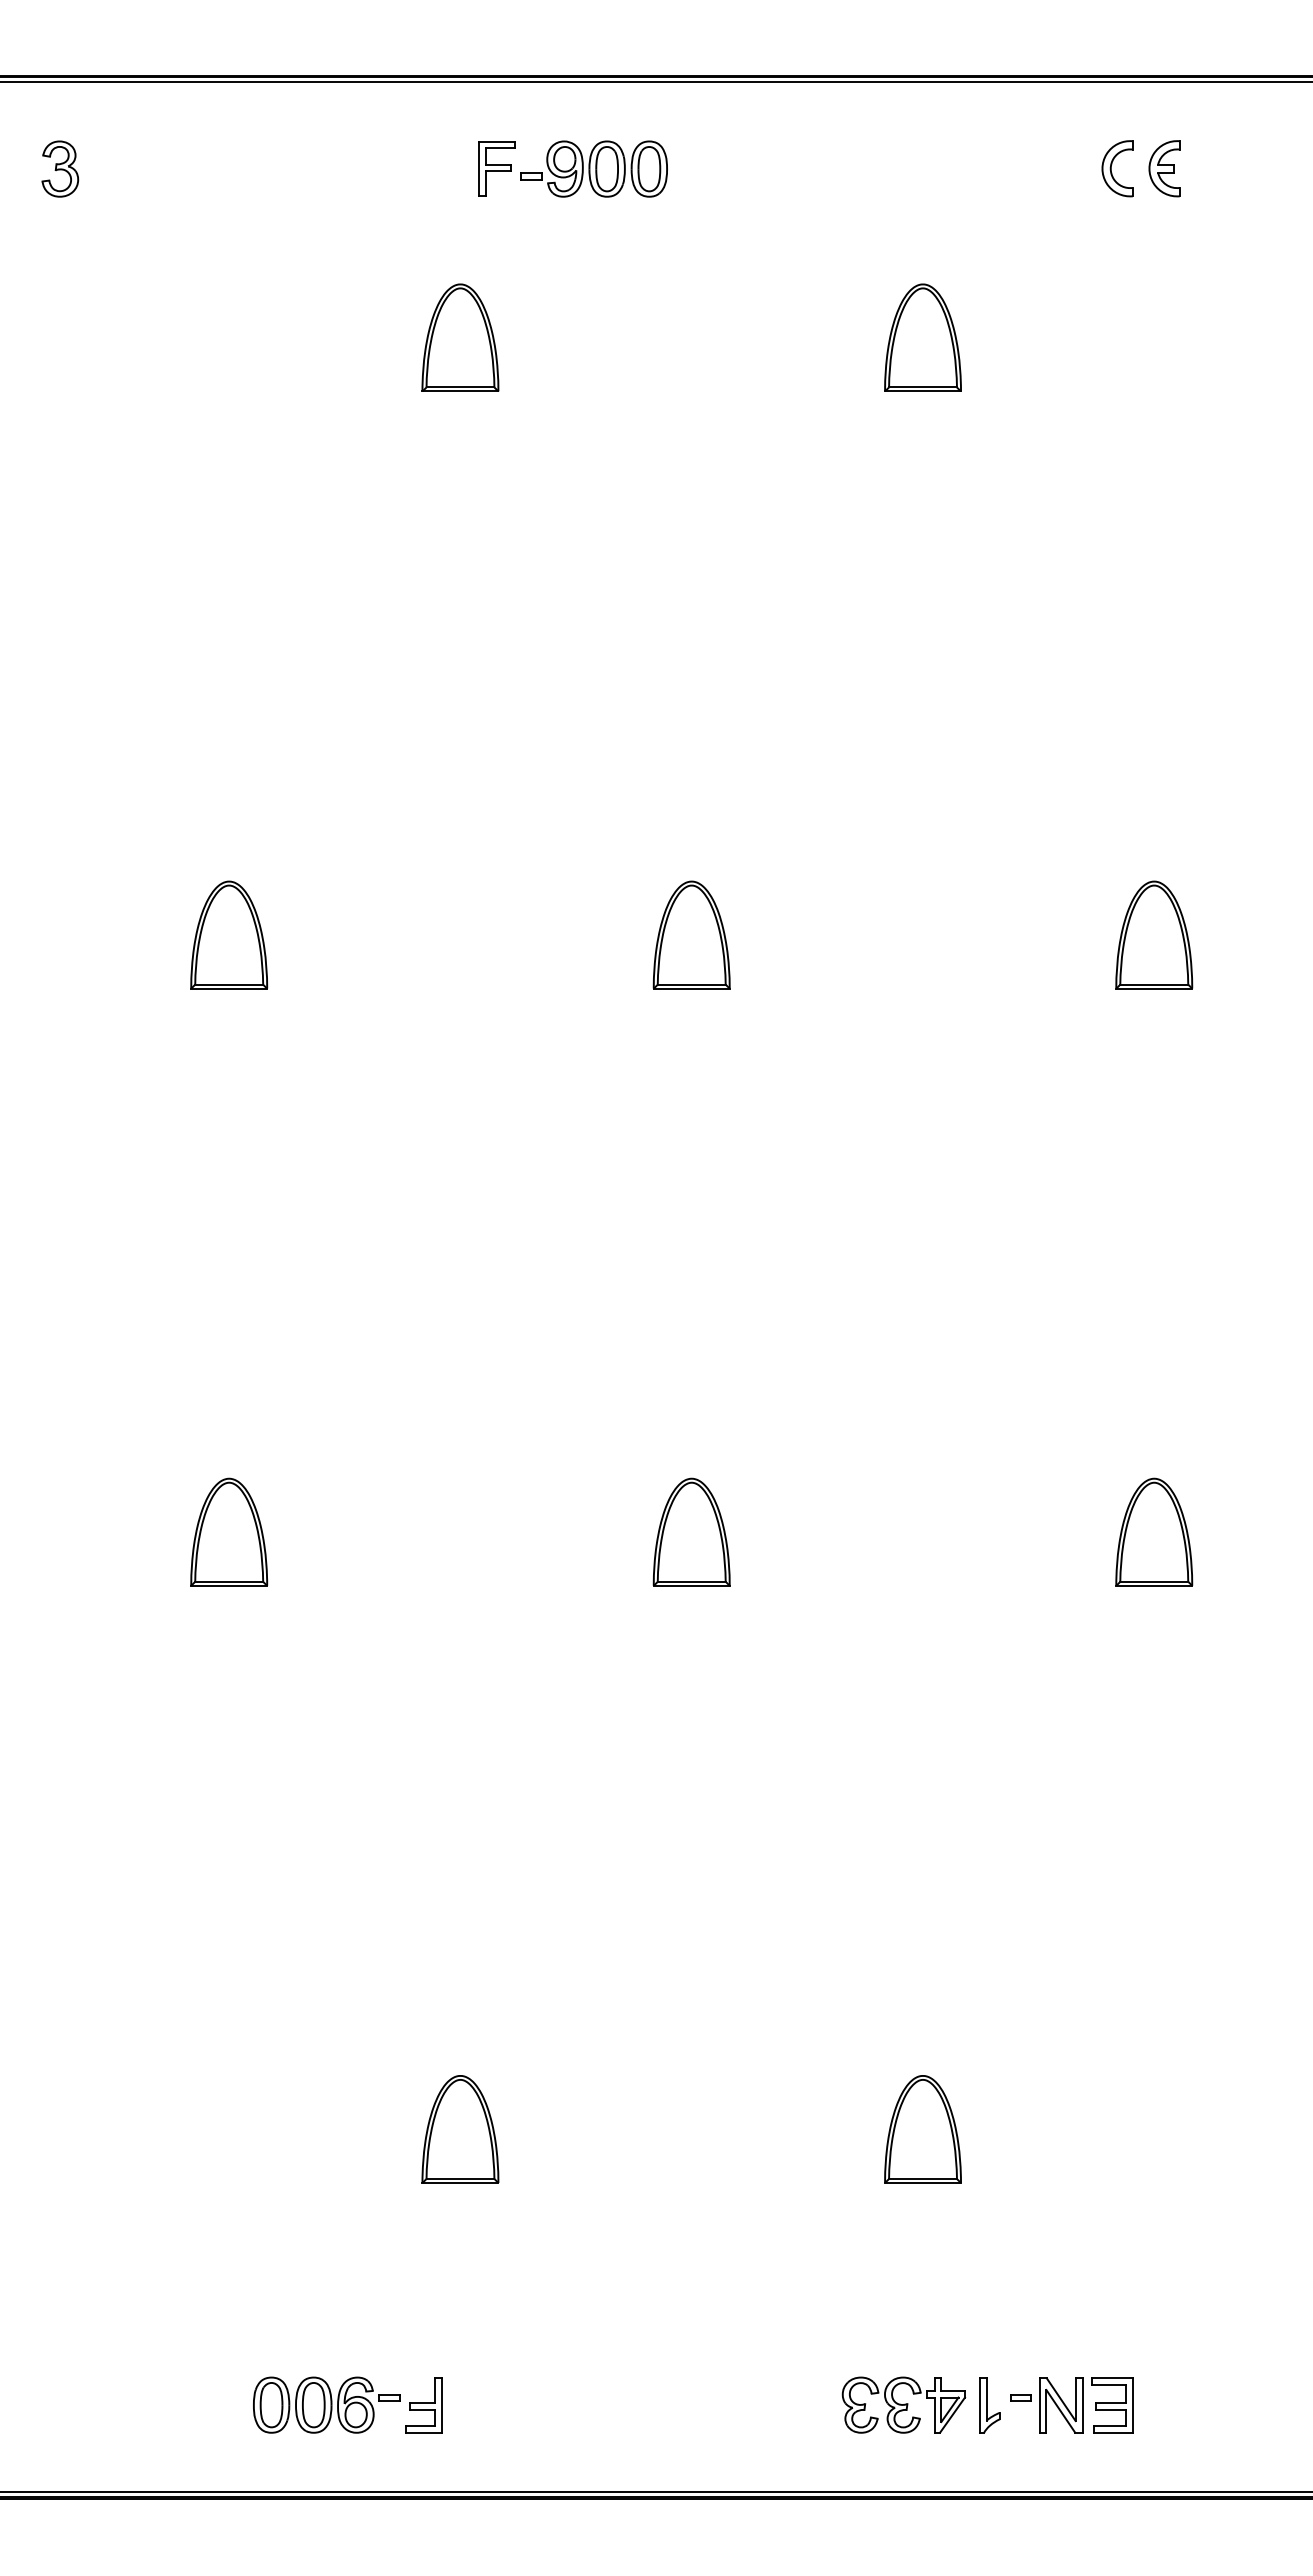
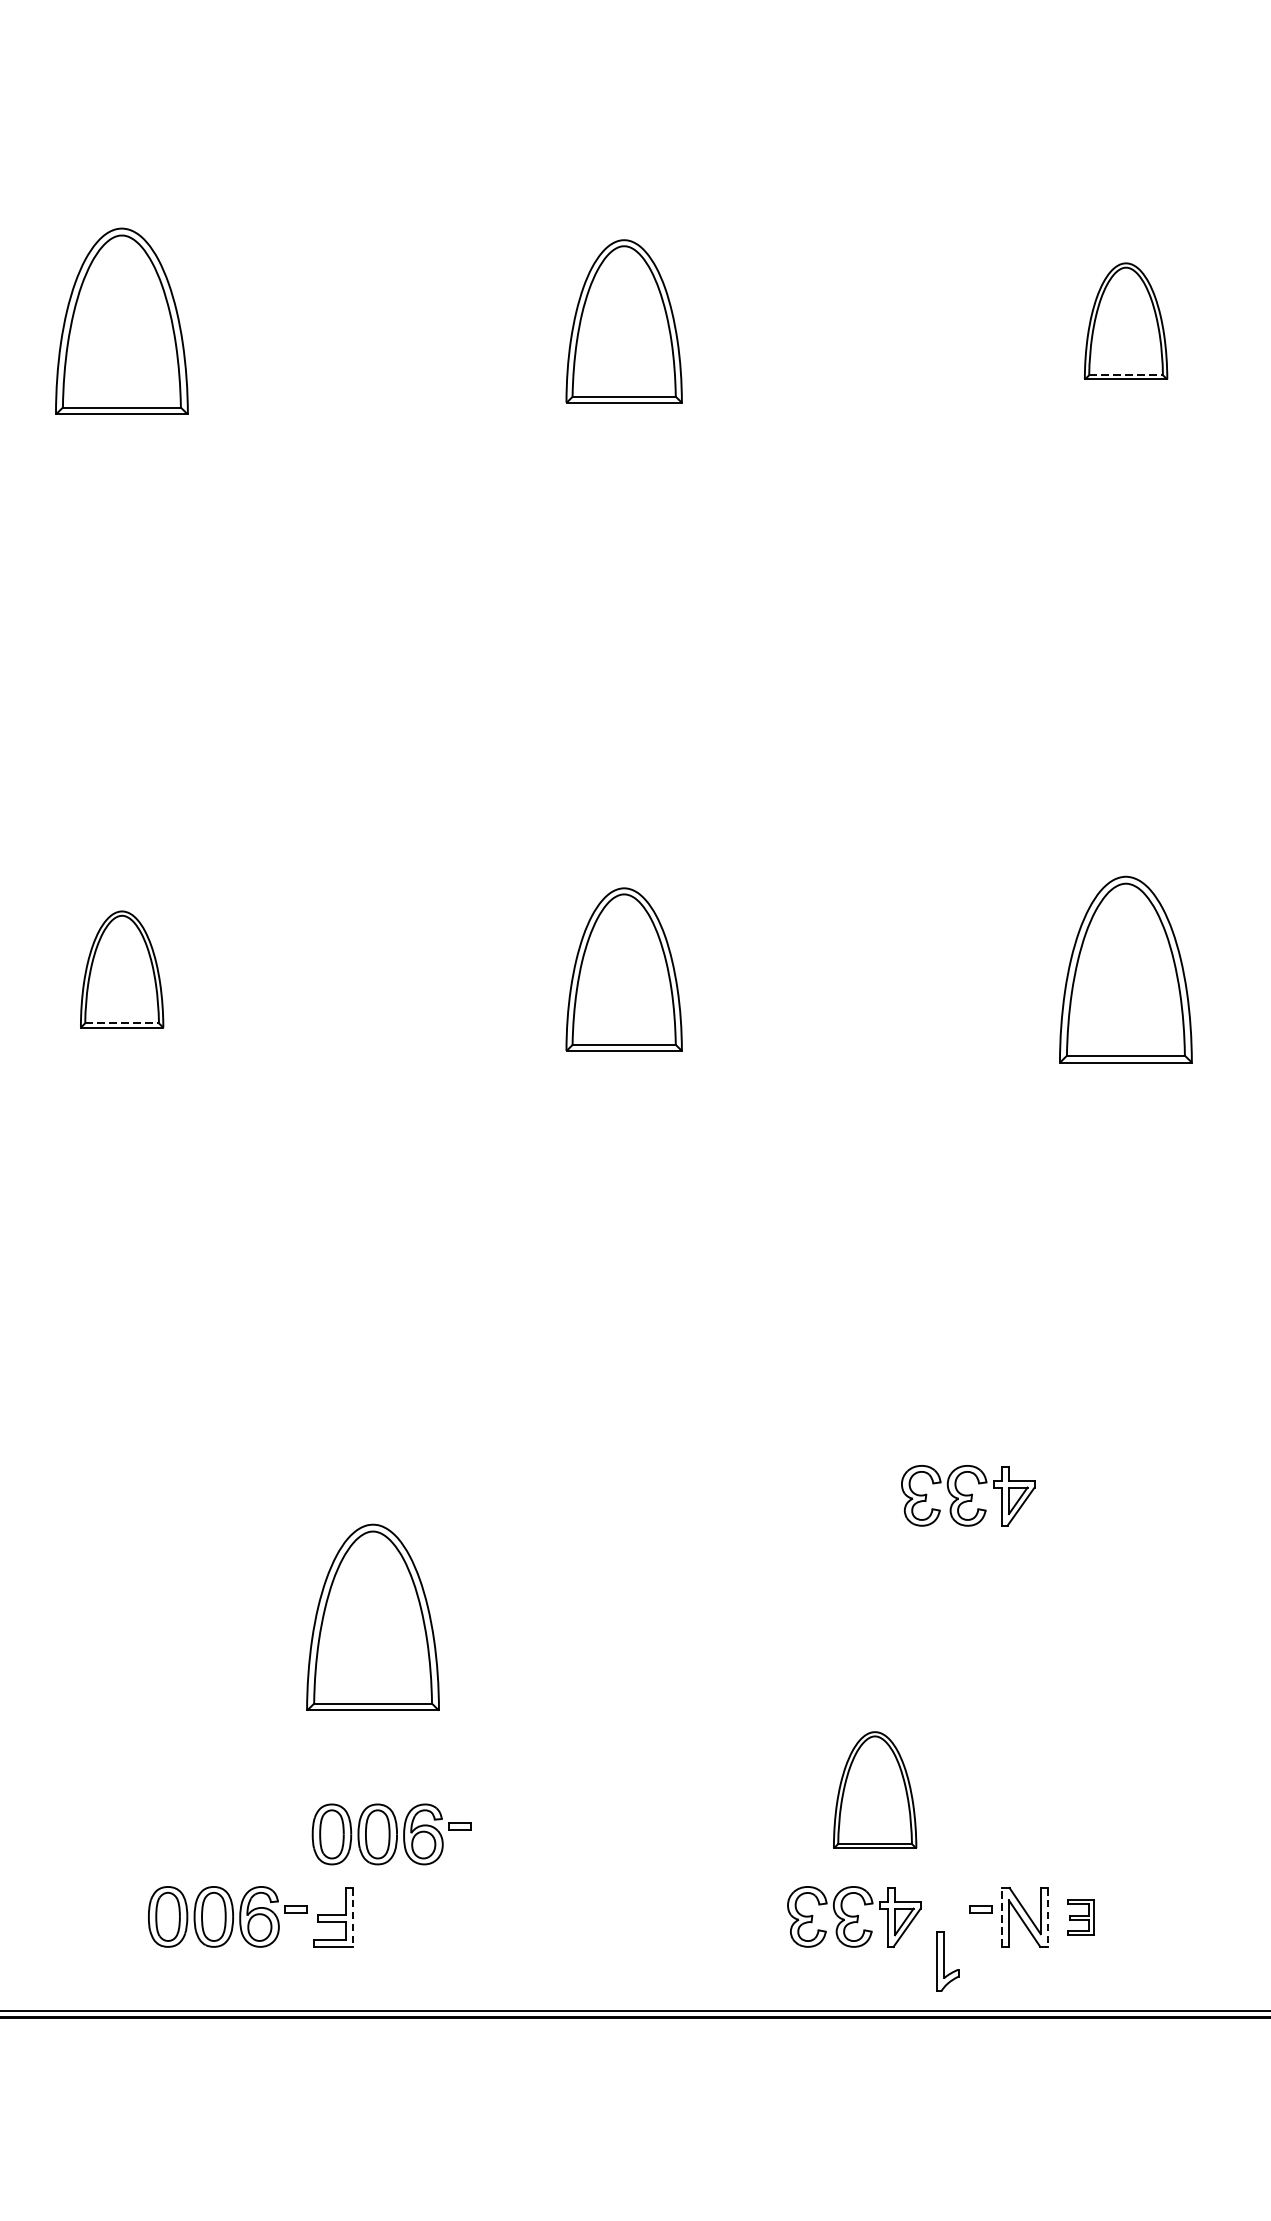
part: (229, 934) -> (122, 320), size x1.6
part: (691, 934) -> (623, 320), size x1.4
line: (1154, 984) -> (1126, 375), solid -> dashed
part: (691, 1531) -> (623, 968), size x1.4
part: (1154, 1531) -> (1126, 968), size x1.6
line: (229, 1581) -> (122, 1022), solid -> dashed
part: (1008, 2016) -> (967, 1495), added
part: (460, 2129) -> (373, 1617), size x1.6
part: (922, 2129) -> (874, 1790), moved
part: (477, 2328) -> (391, 1833), added
part: (989, 2405) -> (947, 1961), moved
line: (1039, 2405) -> (1001, 1917), solid -> dashed
part: (1112, 2405) -> (1080, 1917), size x0.6
line: (442, 2406) -> (353, 1918), solid -> dashed
line: (1082, 2406) -> (1048, 1918), solid -> dashed

